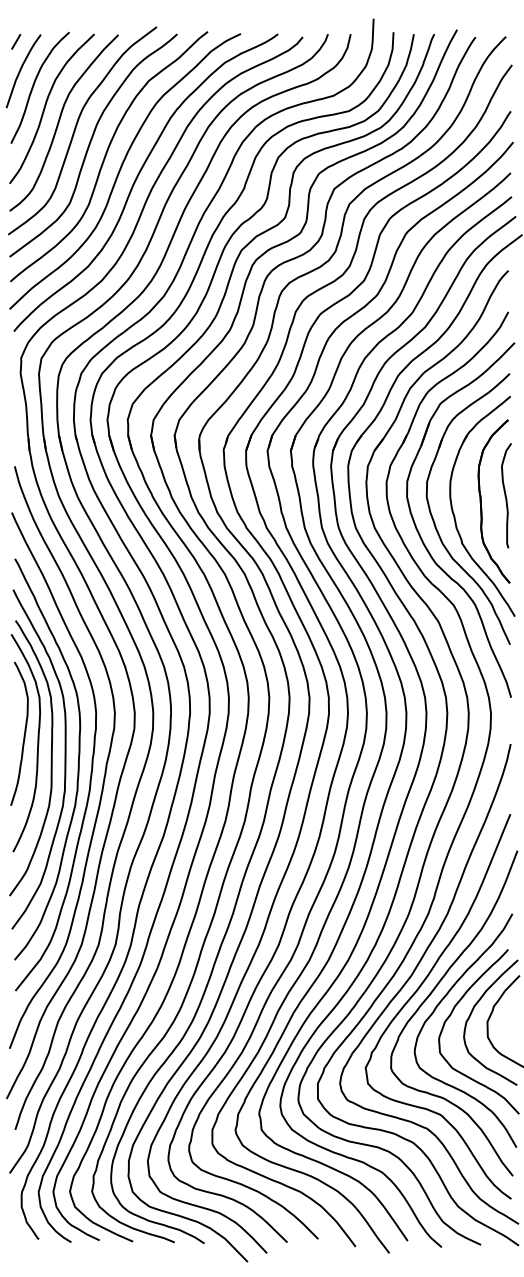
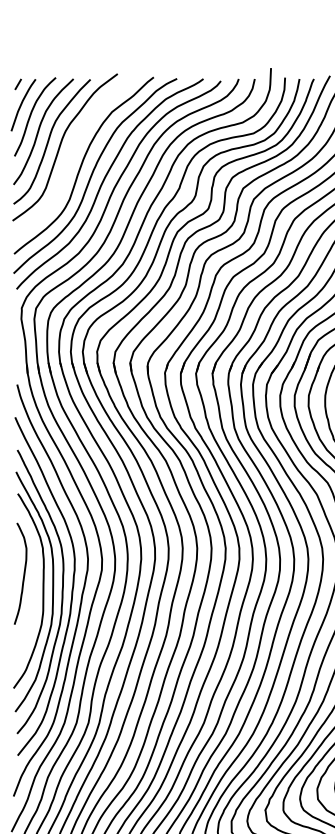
curve: (90, 145) -> (70, 157), removed
curve: (37, 743) -> (33, 580), removed

